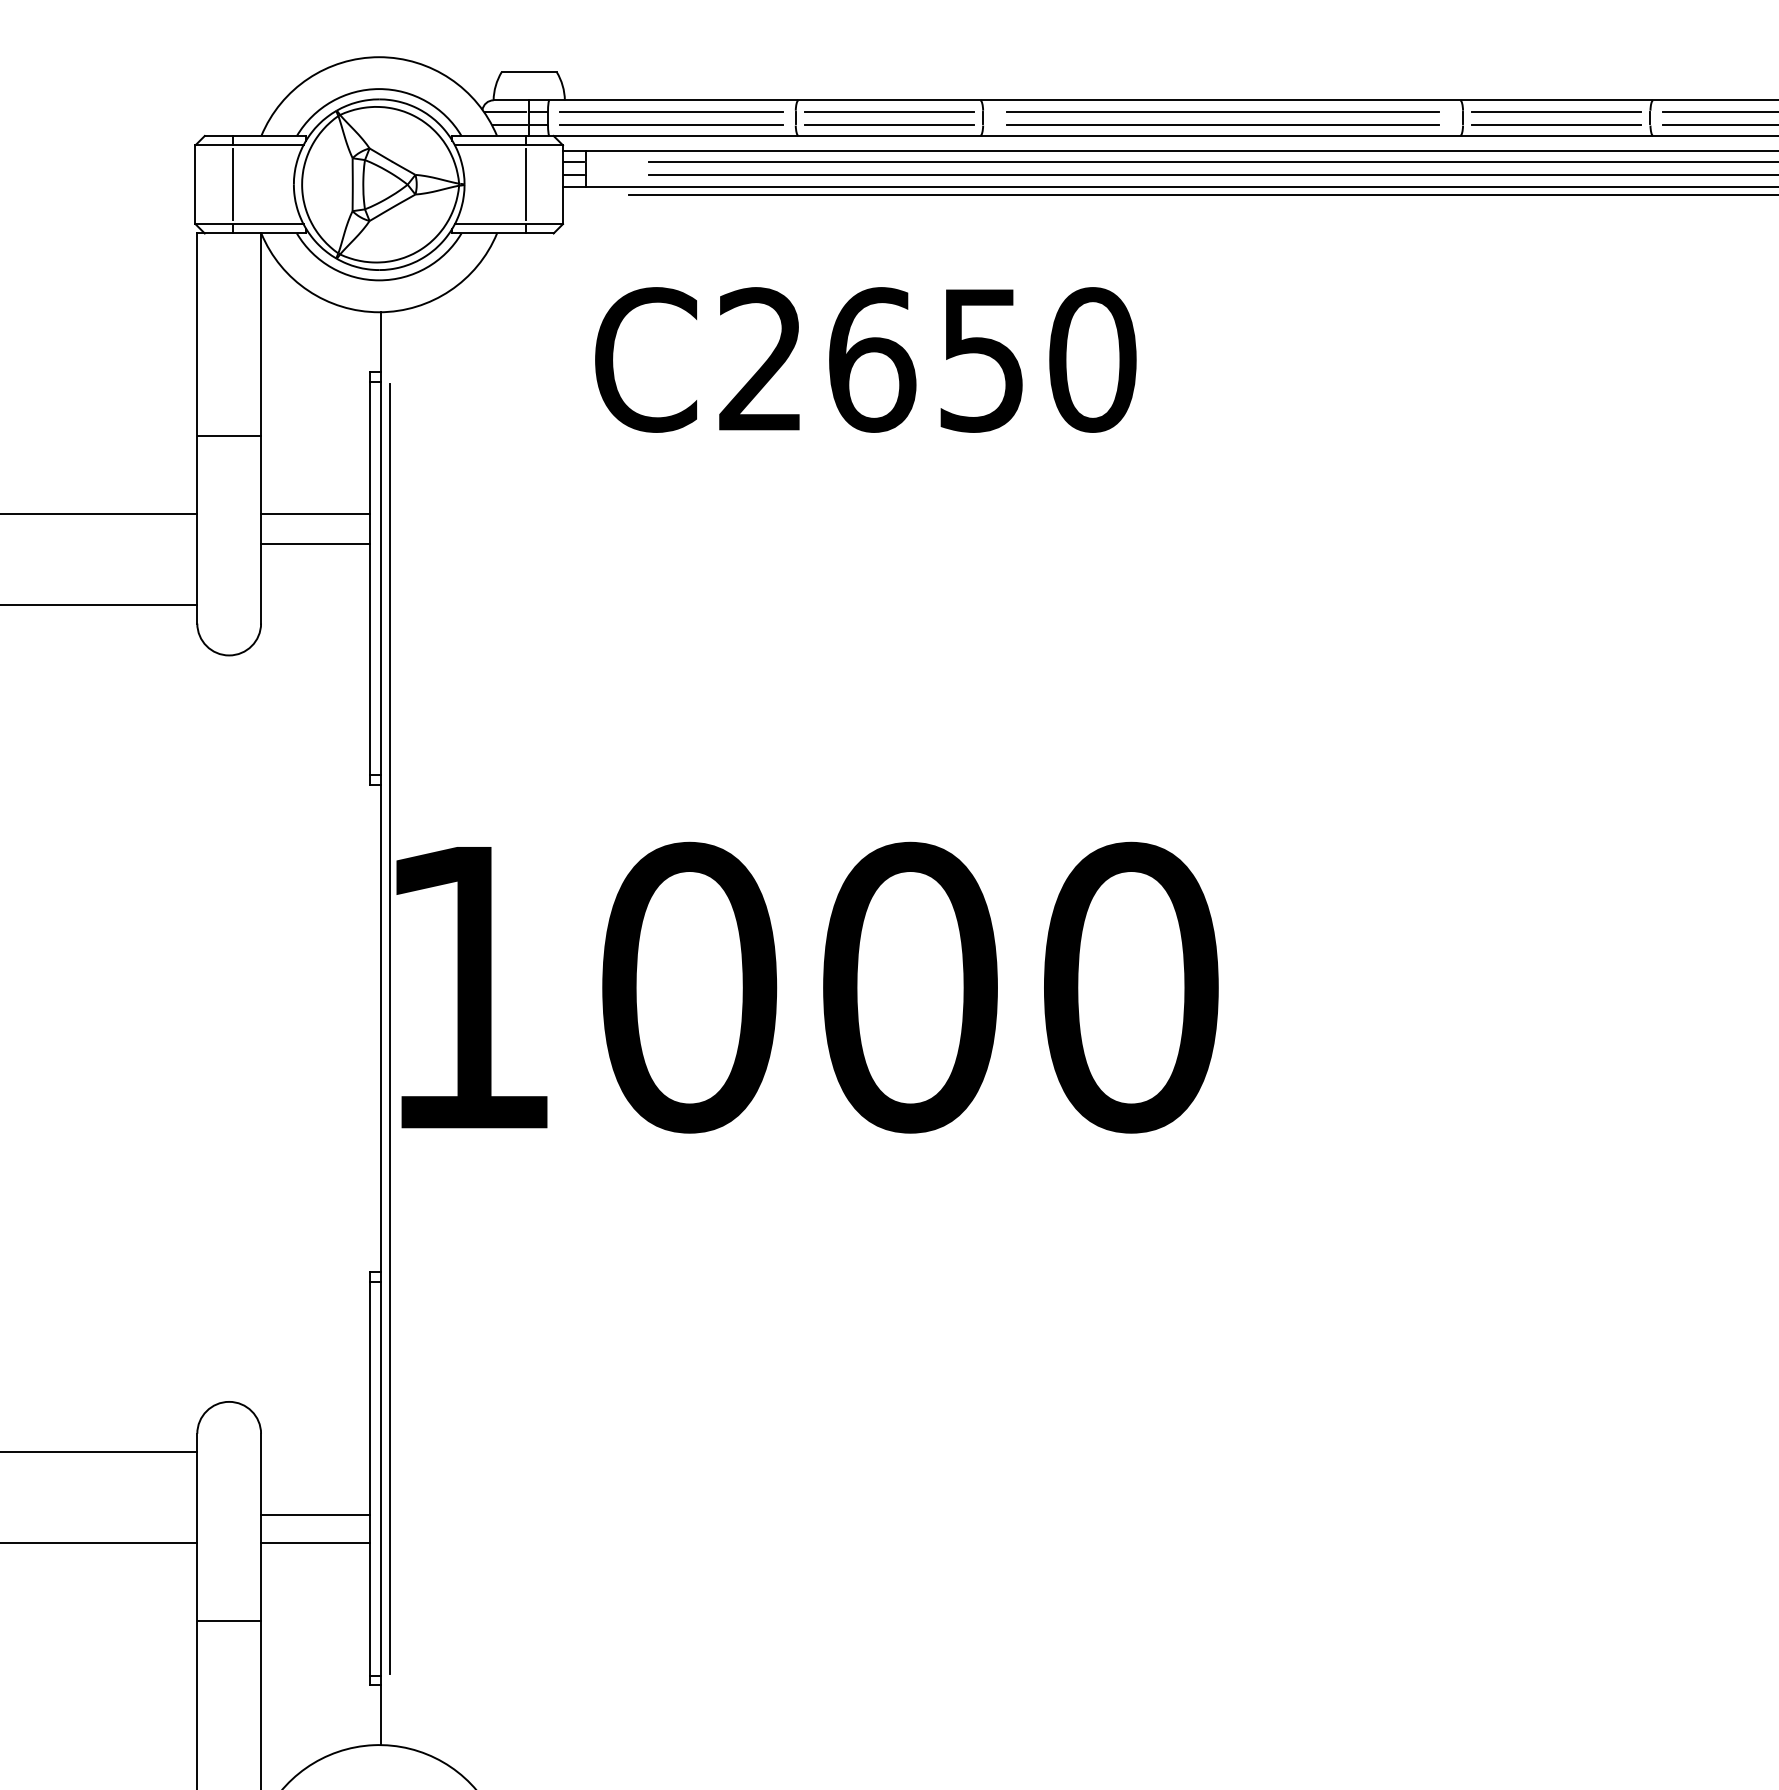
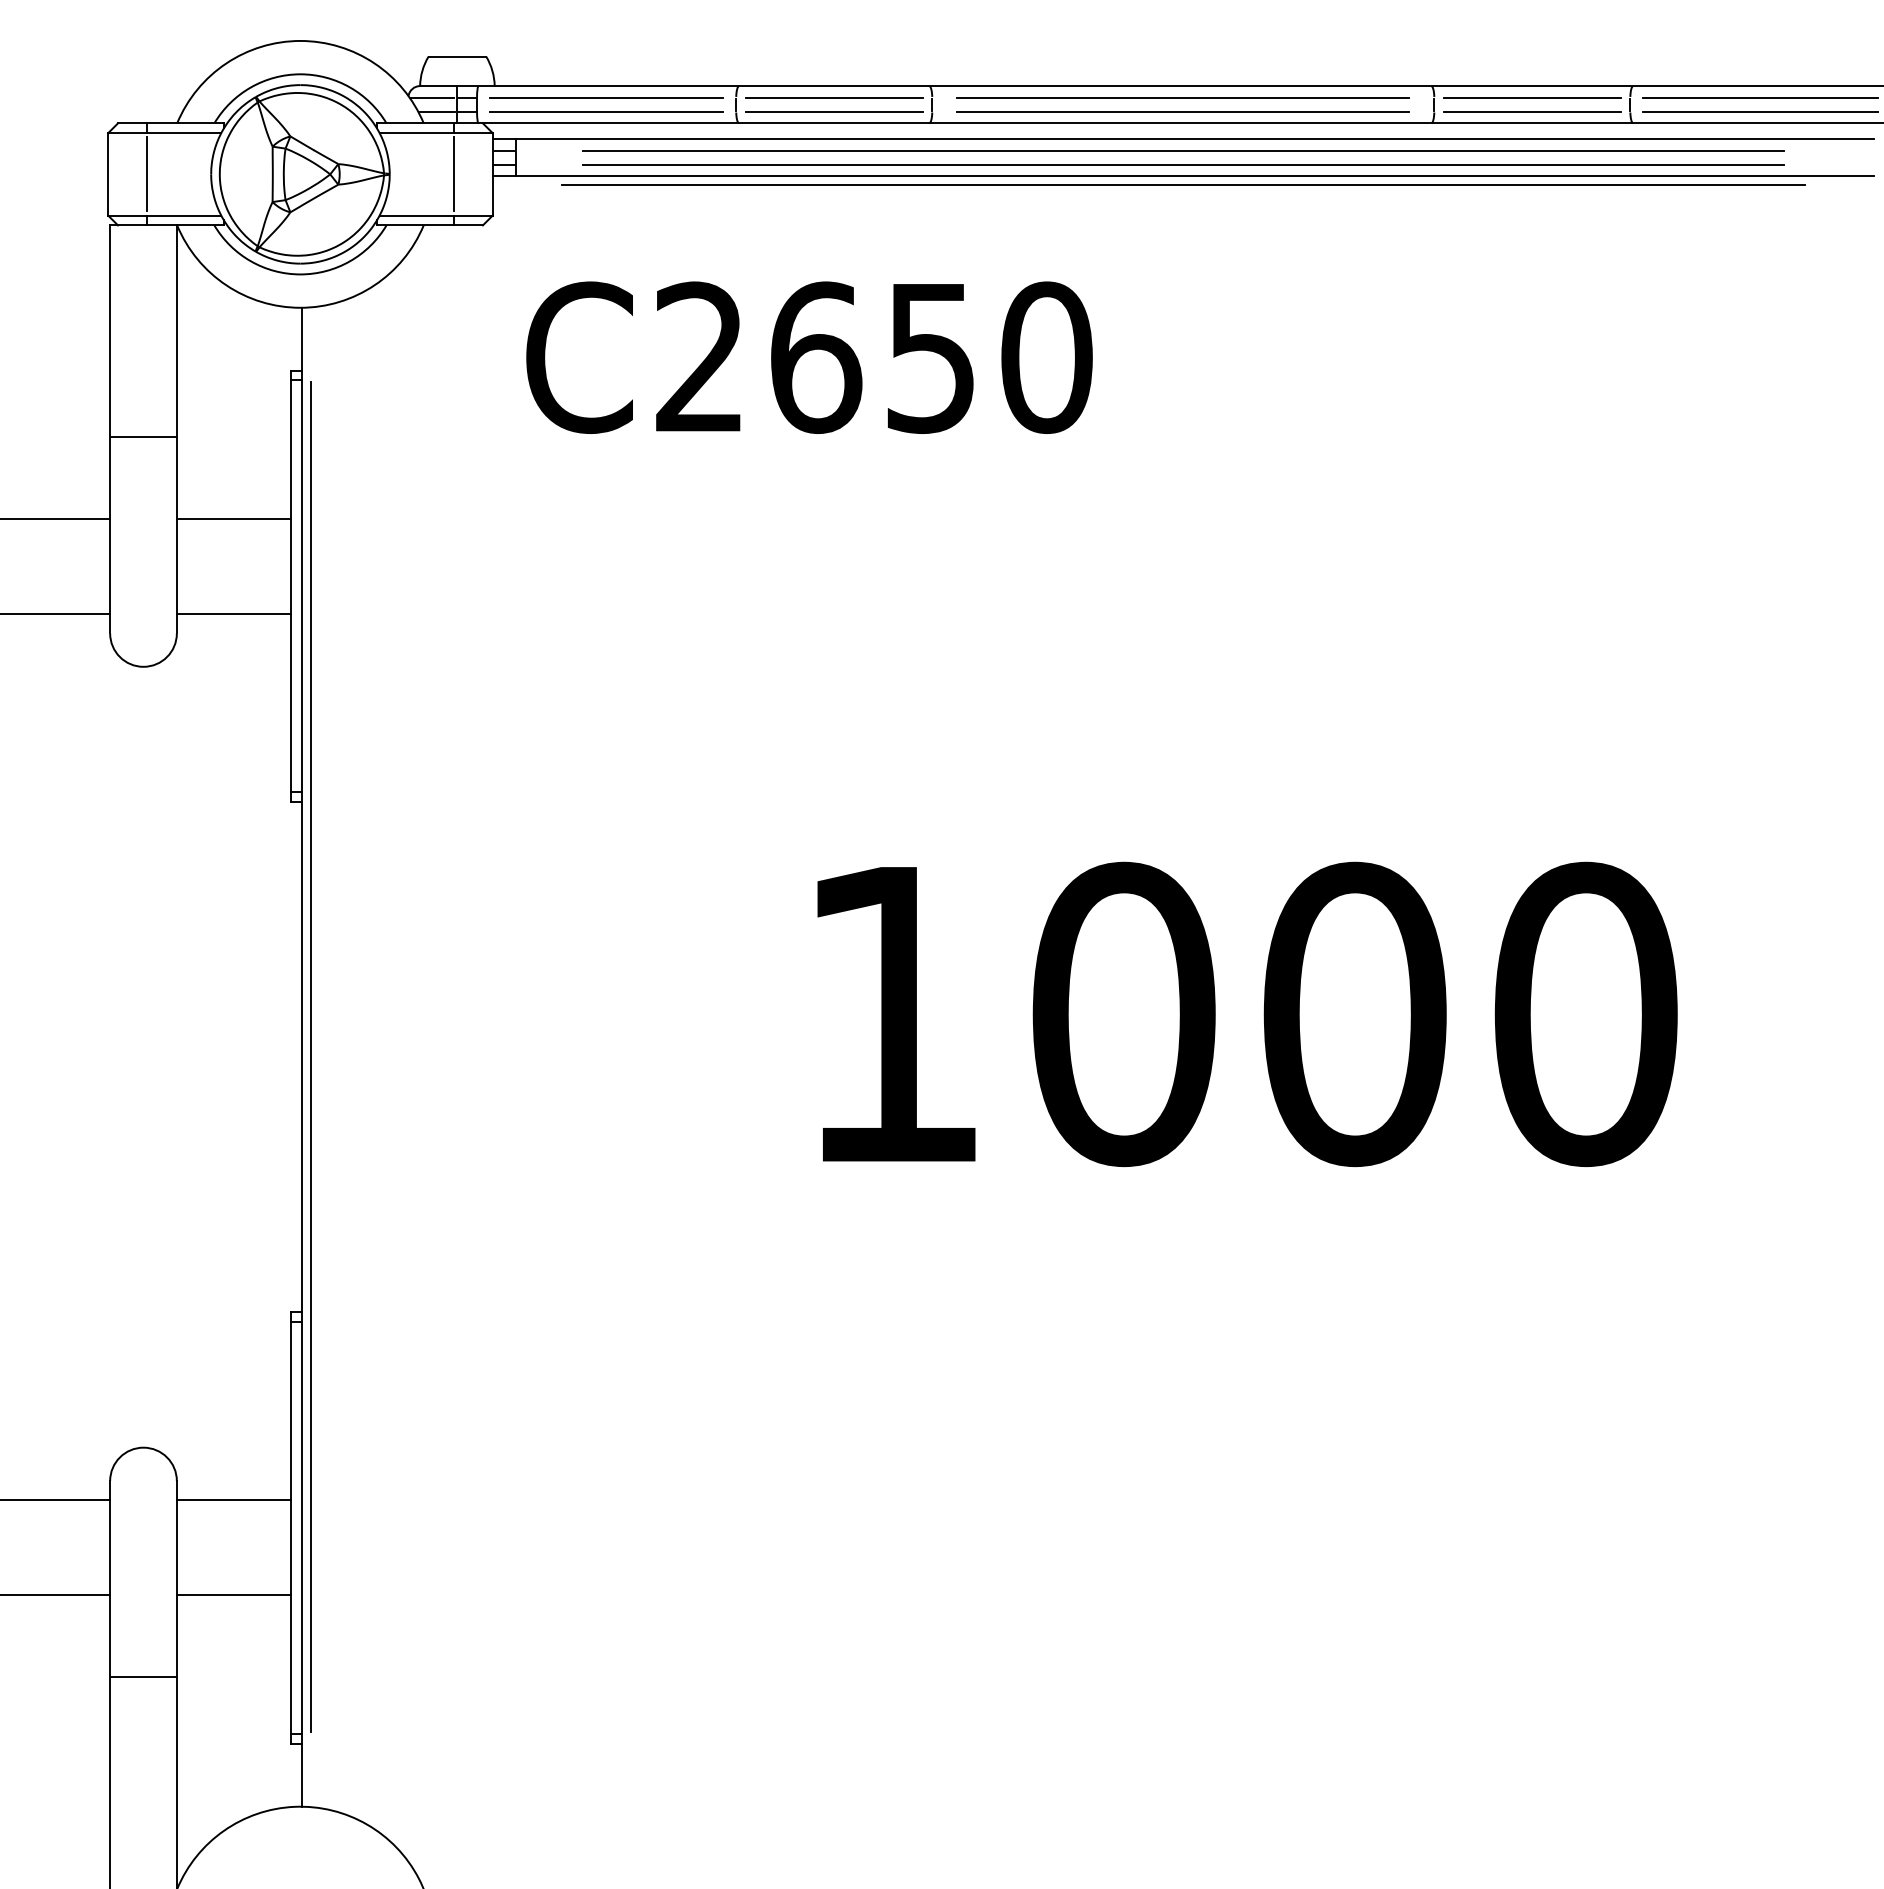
line: (315, 544) -> (233, 614), moved
text: (807, 987) -> (1247, 1014), moved
line: (315, 1515) -> (233, 1500), moved

